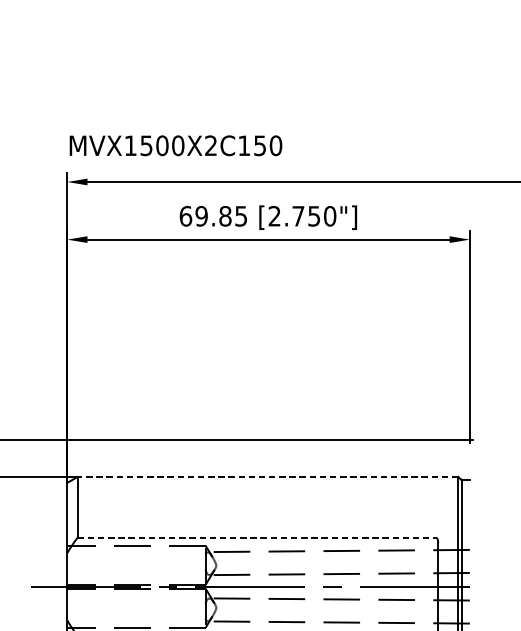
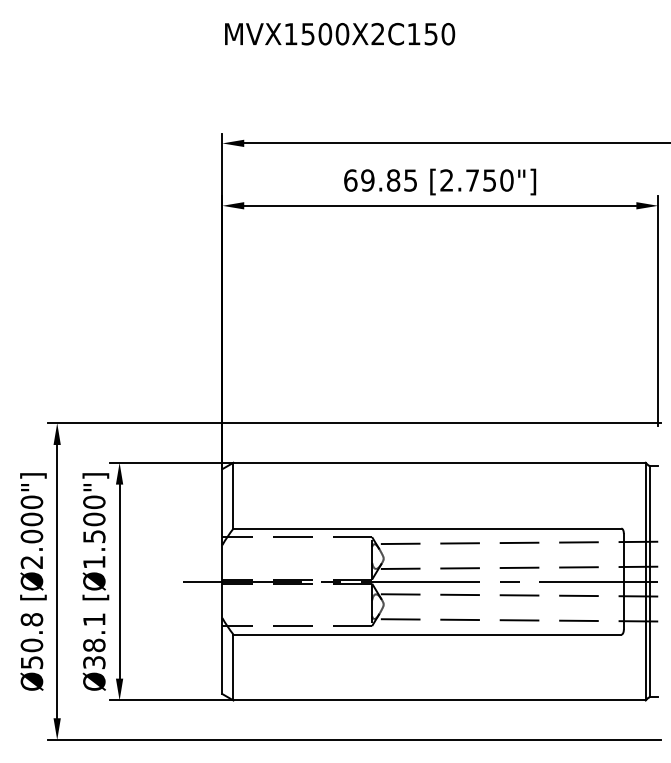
text: (176, 146) -> (340, 34), moved
line: (267, 476) -> (439, 462), dashed -> solid
line: (256, 537) -> (427, 528), dashed -> solid

